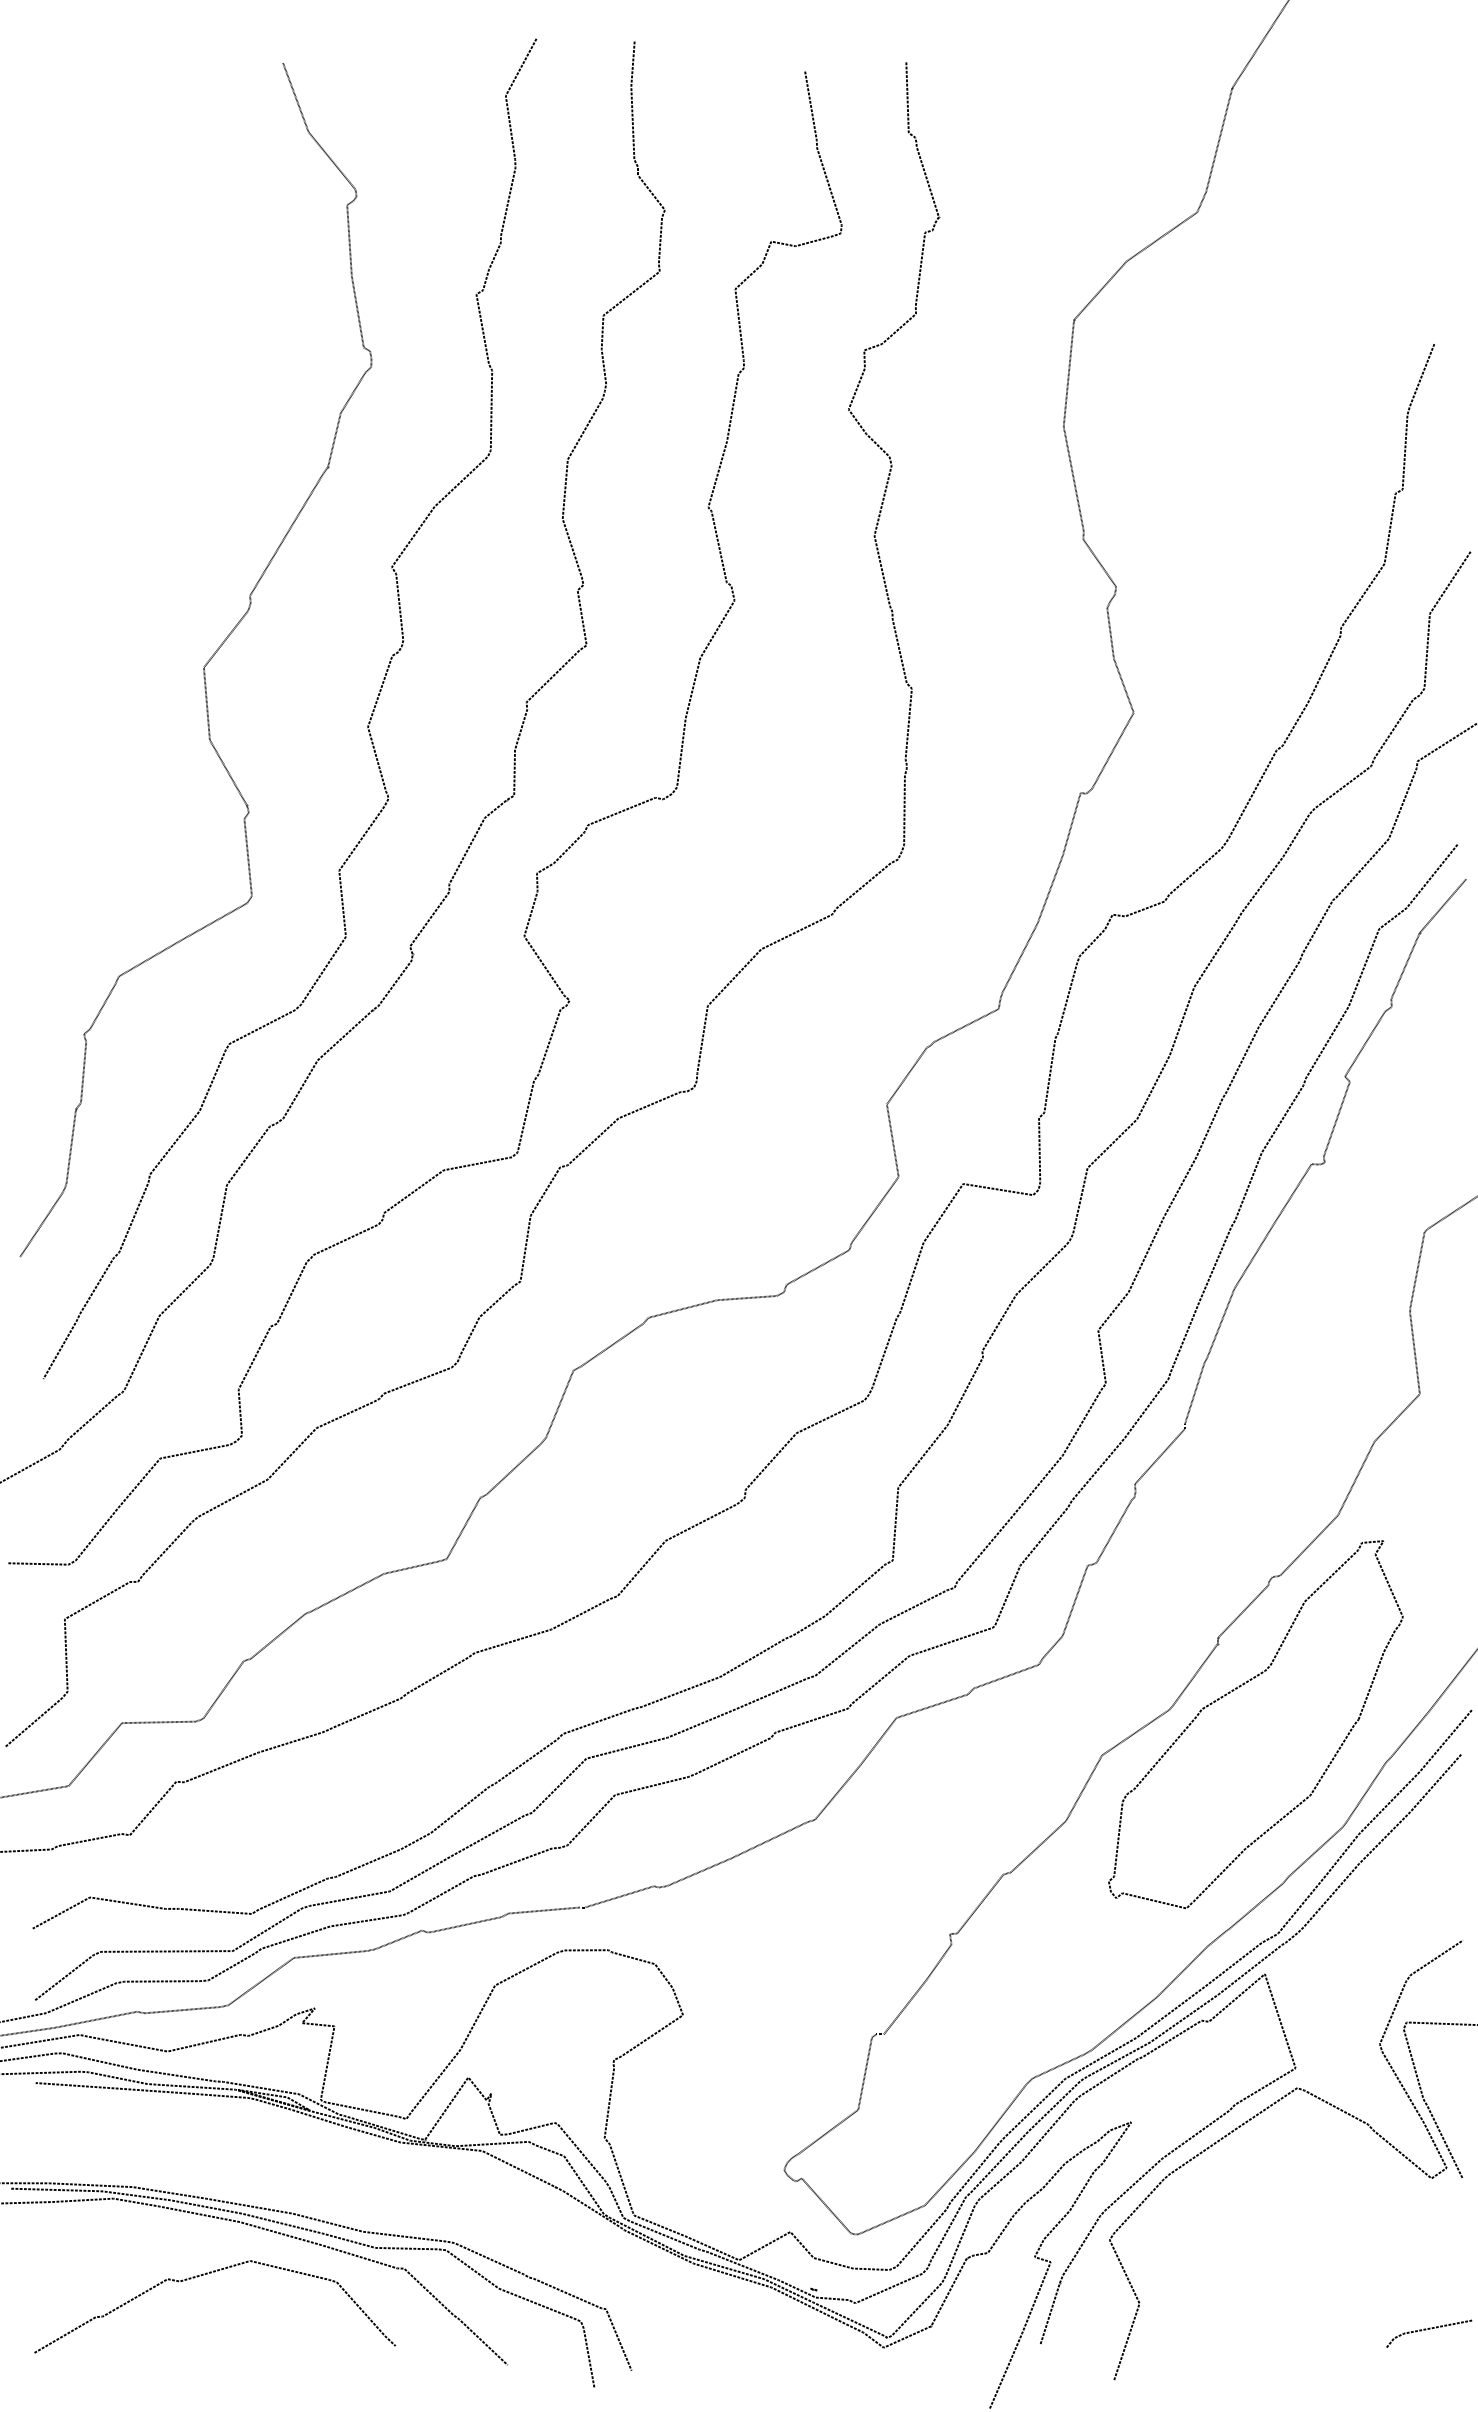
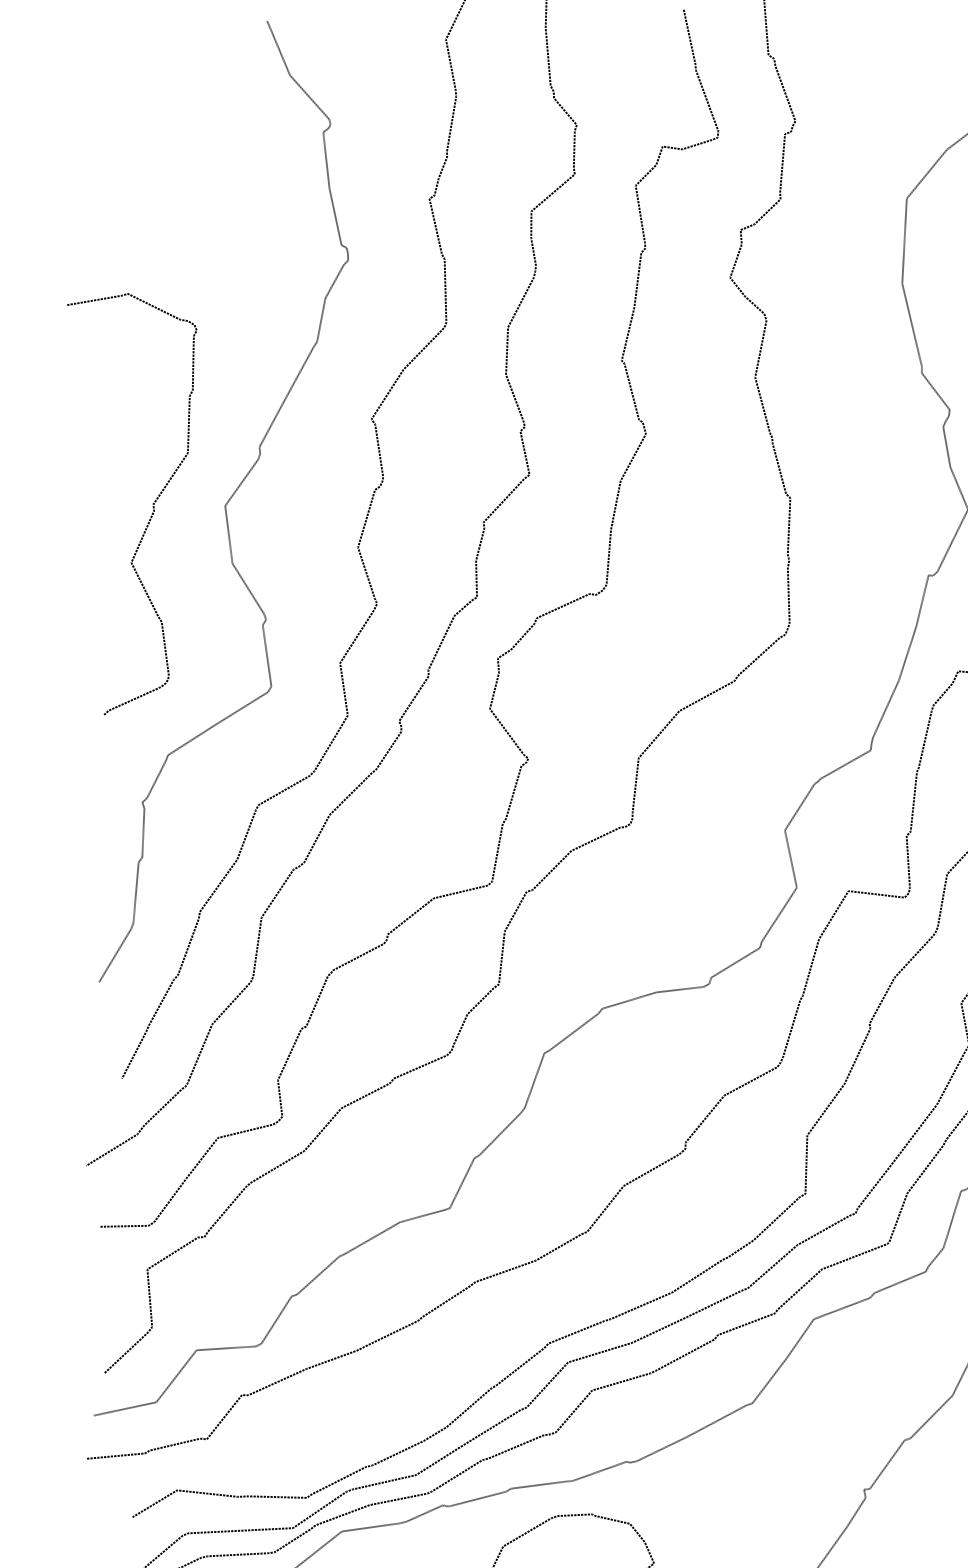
curve: (113, 661) -> (152, 504), added

